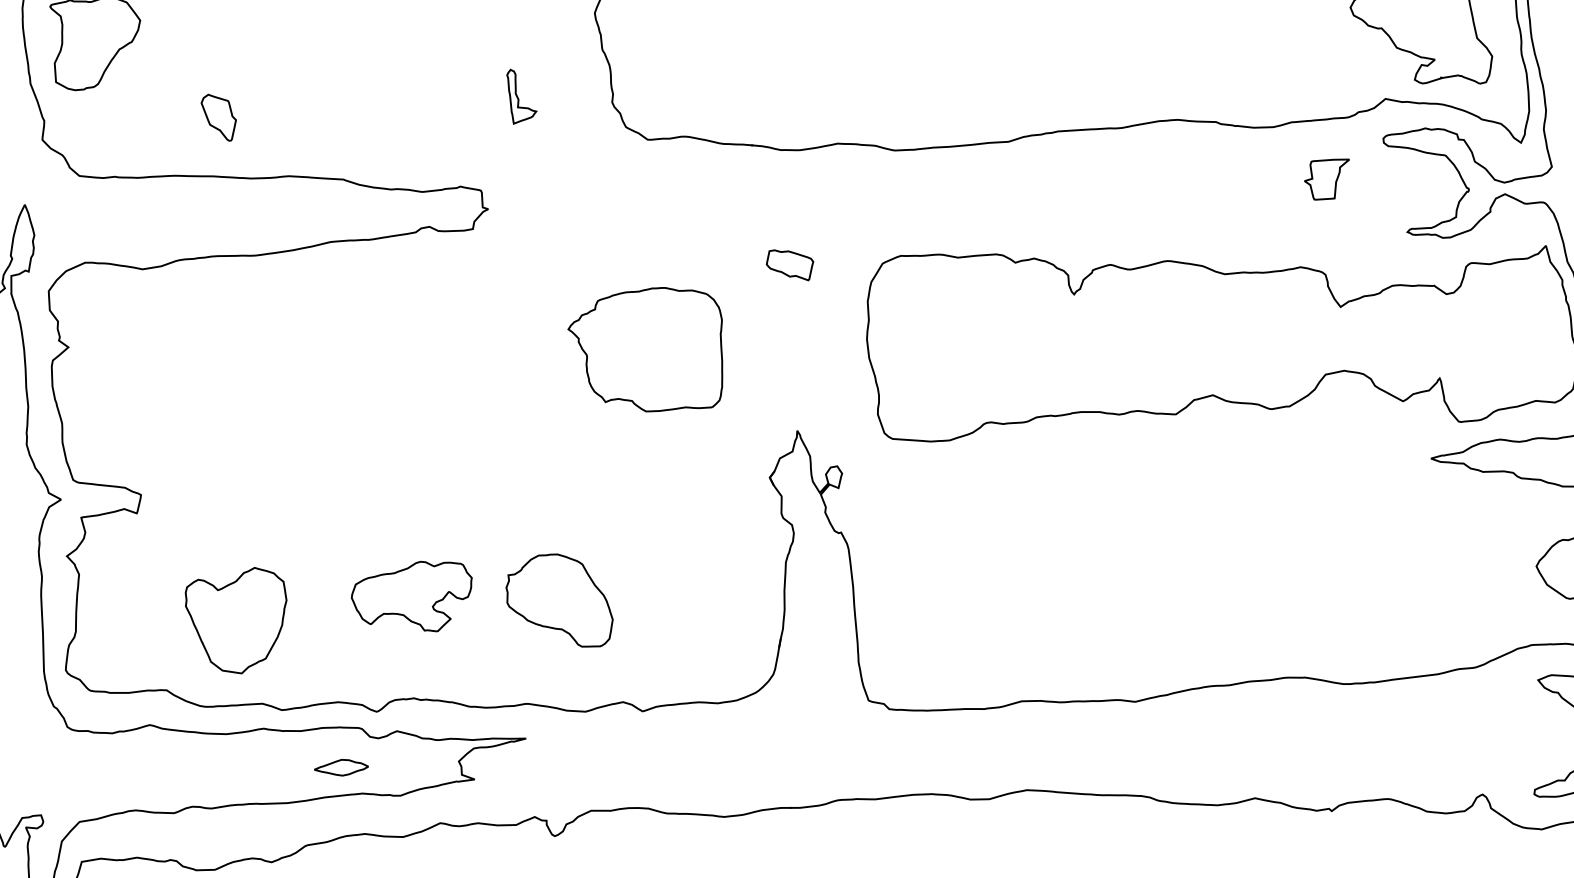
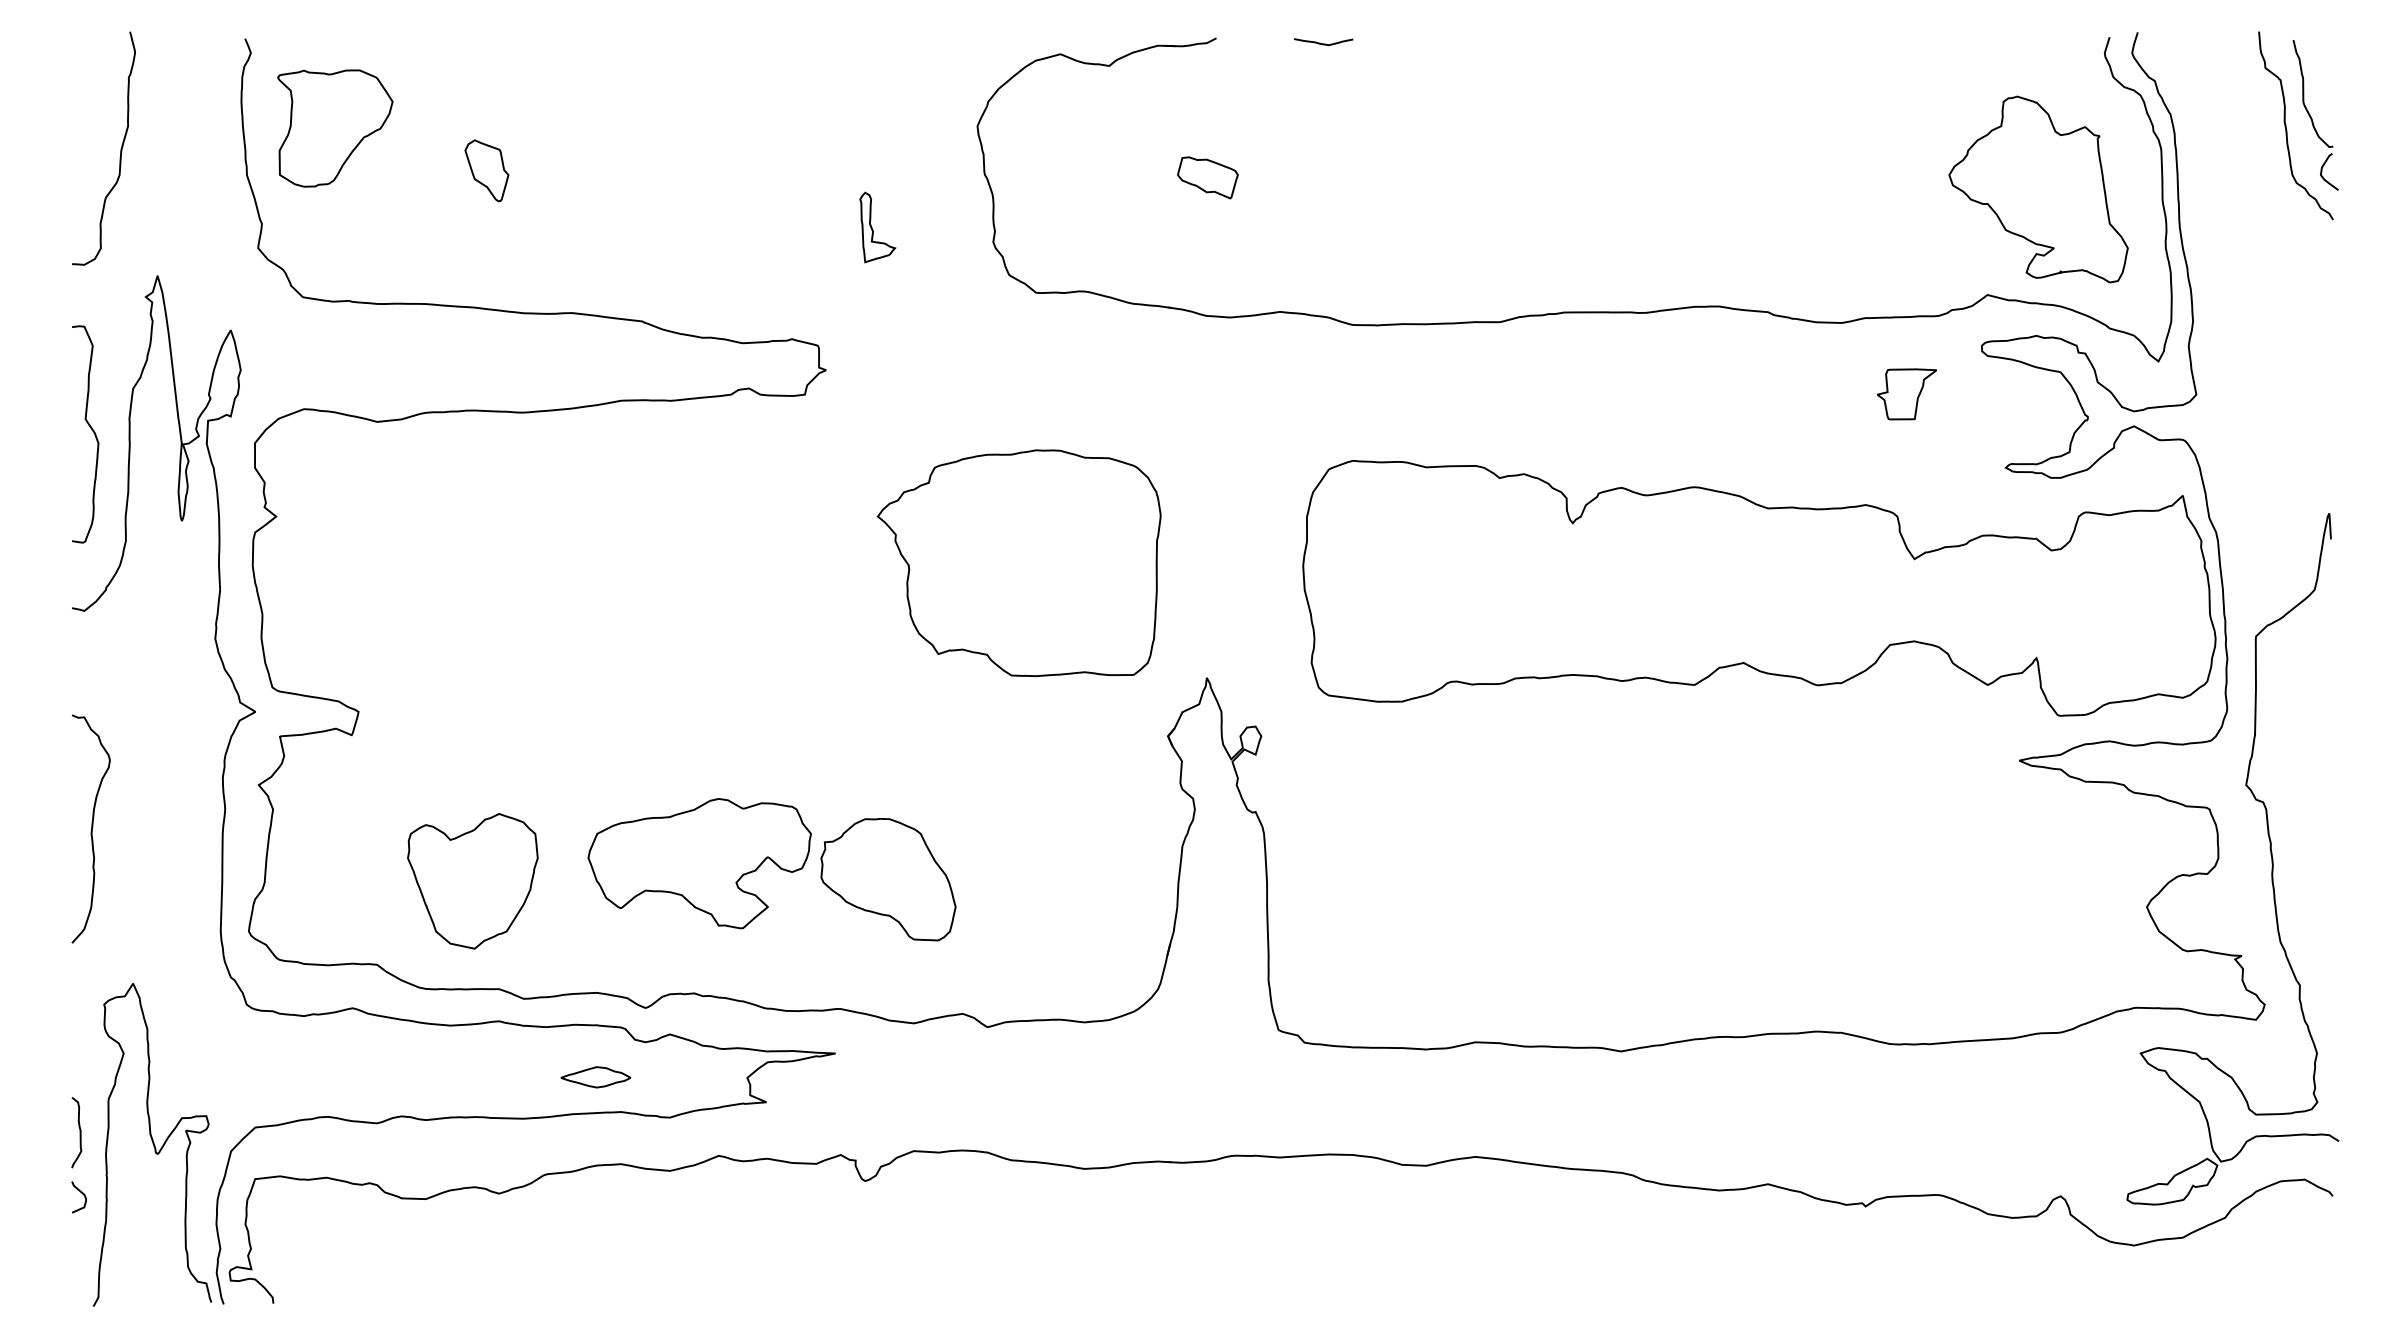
part: (218, 117) -> (486, 170), moved
part: (789, 265) -> (1207, 177), moved
part: (646, 350) -> (1018, 563), size x1.43
part: (412, 597) -> (699, 863), size x1.43

